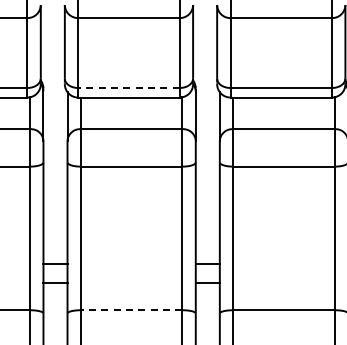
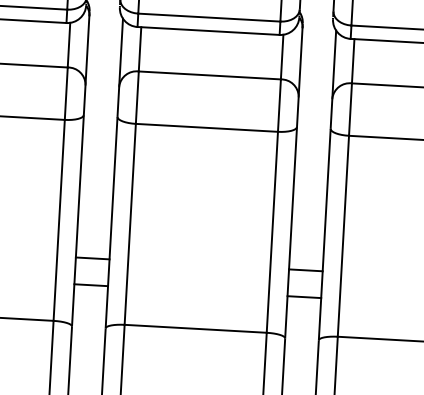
line: (128, 88) -> (208, 18), dashed -> solid
line: (131, 310) -> (195, 329), dashed -> solid

